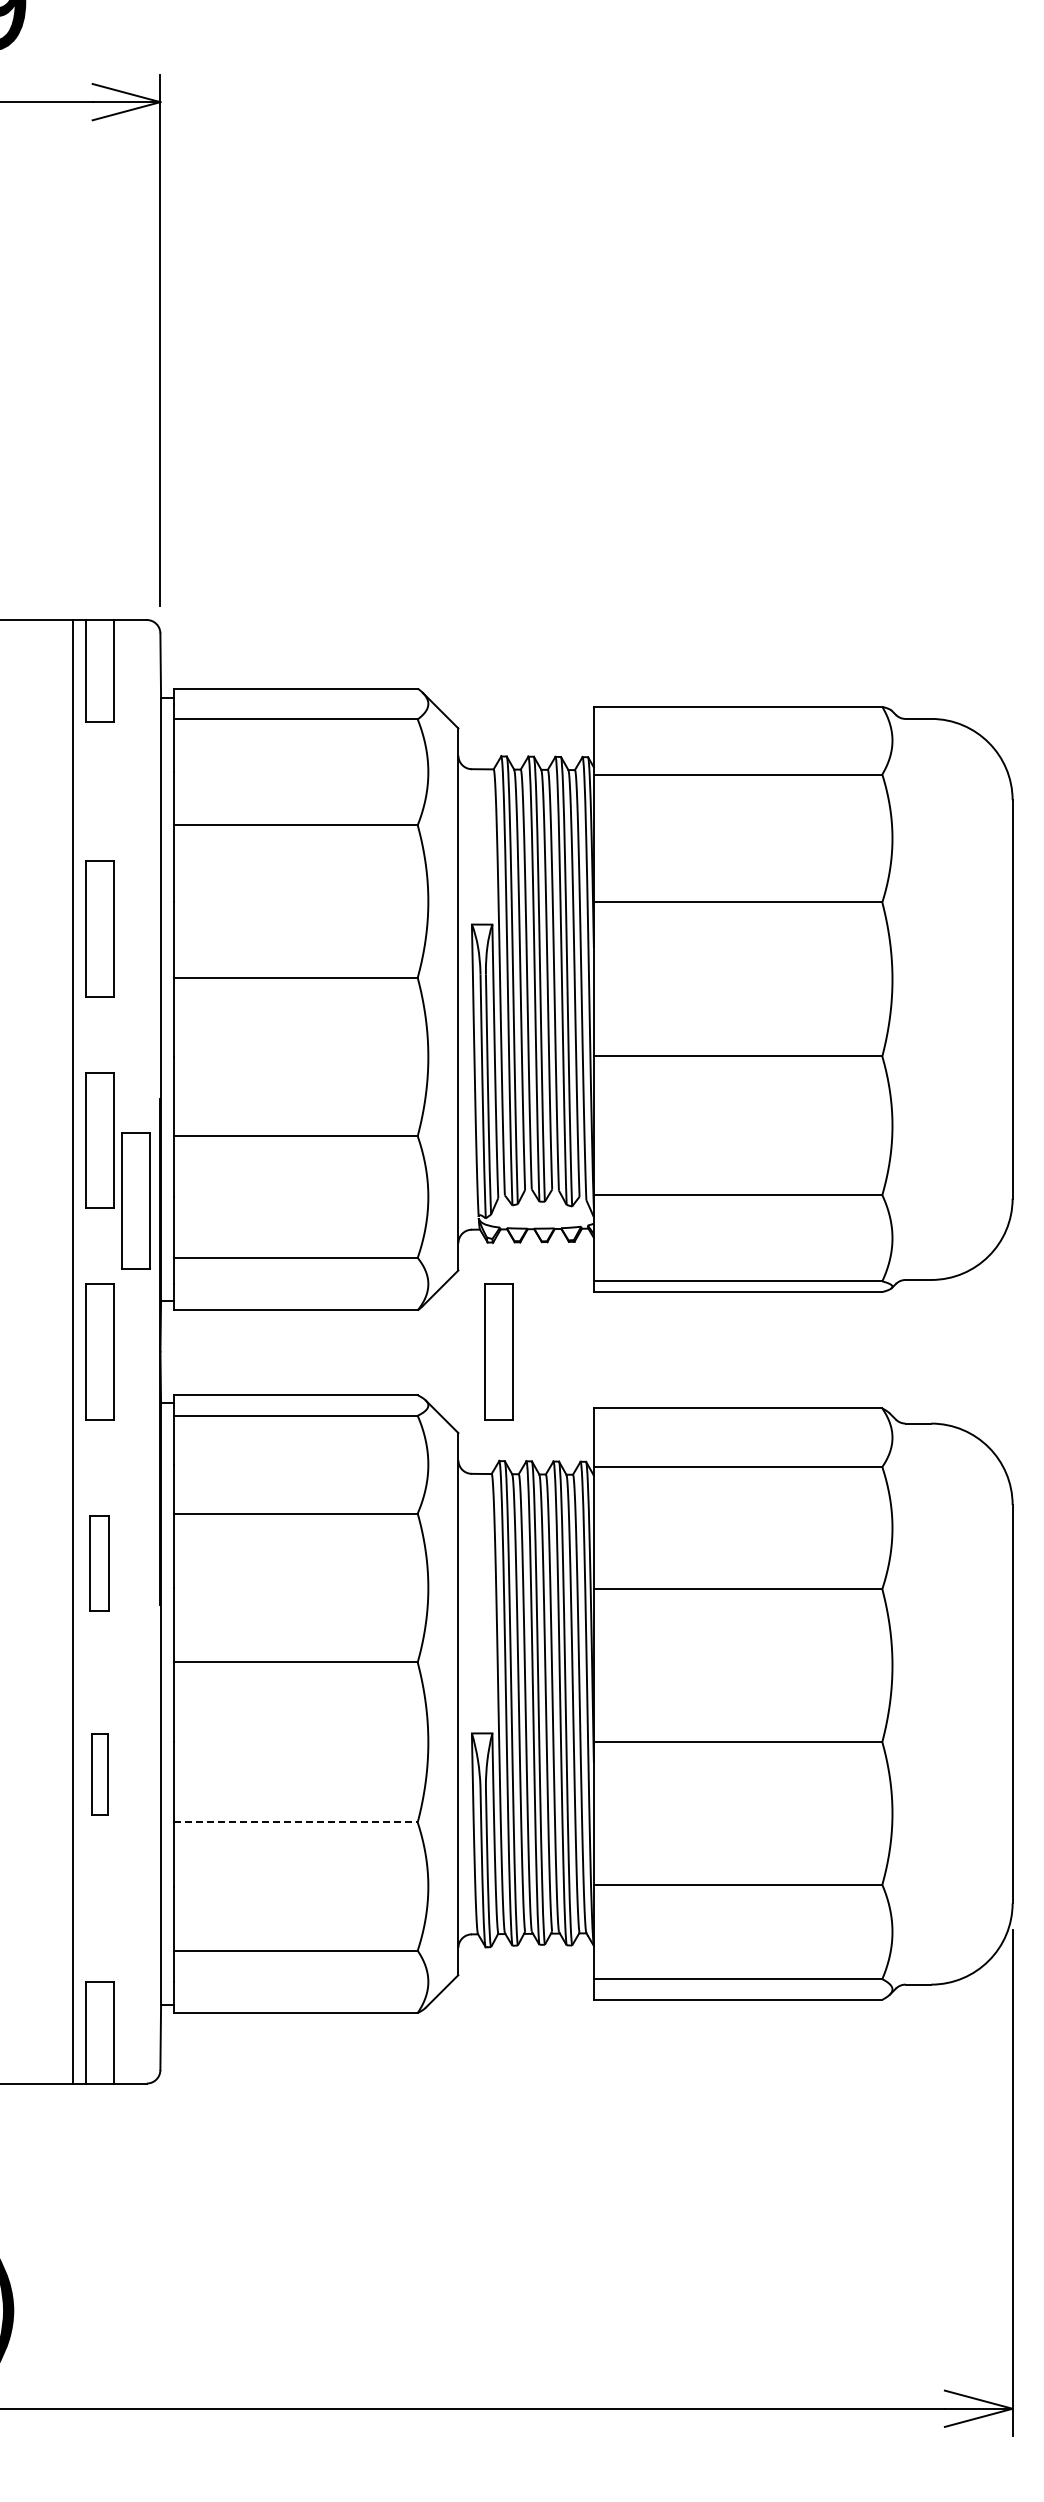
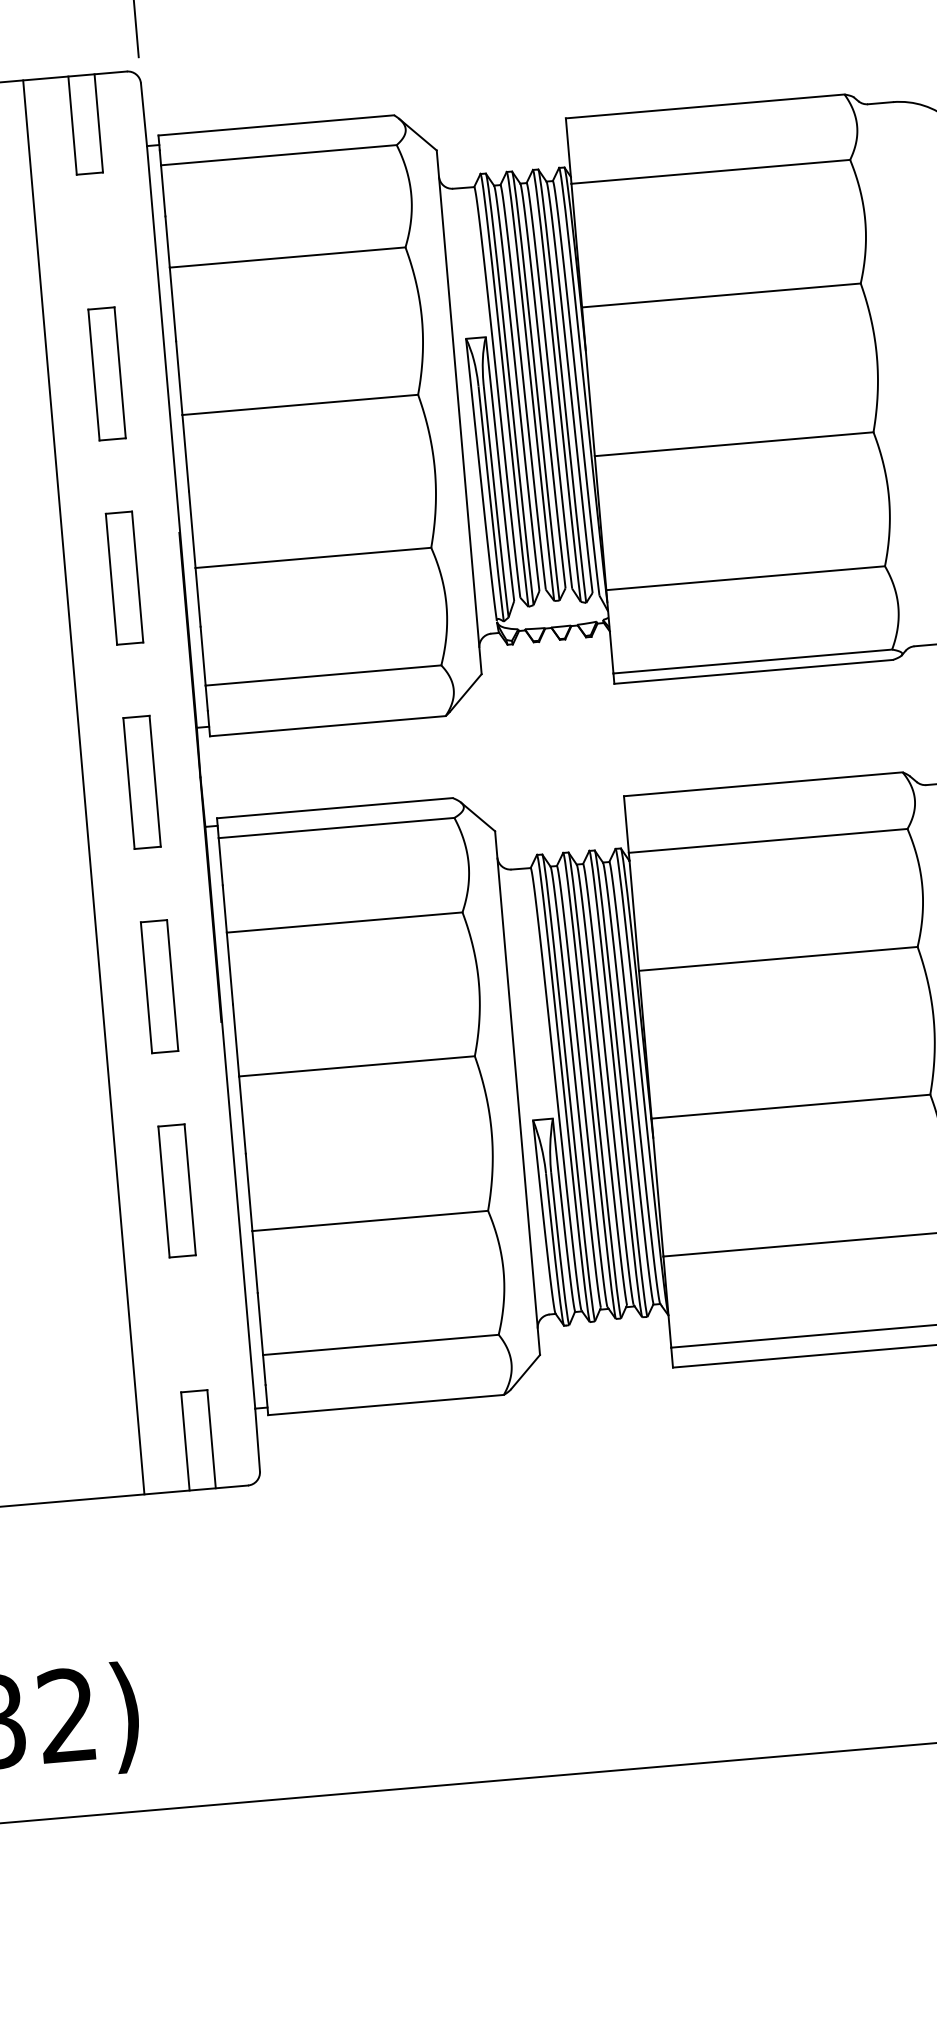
part: (135, 1200) -> (163, 633), removed
line: (72, 1351) -> (83, 787), moved
part: (498, 1351) -> (527, 749), removed
part: (99, 1562) -> (159, 986), size x1.43
part: (99, 1774) -> (176, 1190), size x1.67
line: (295, 1822) -> (370, 1221), dashed -> solid

